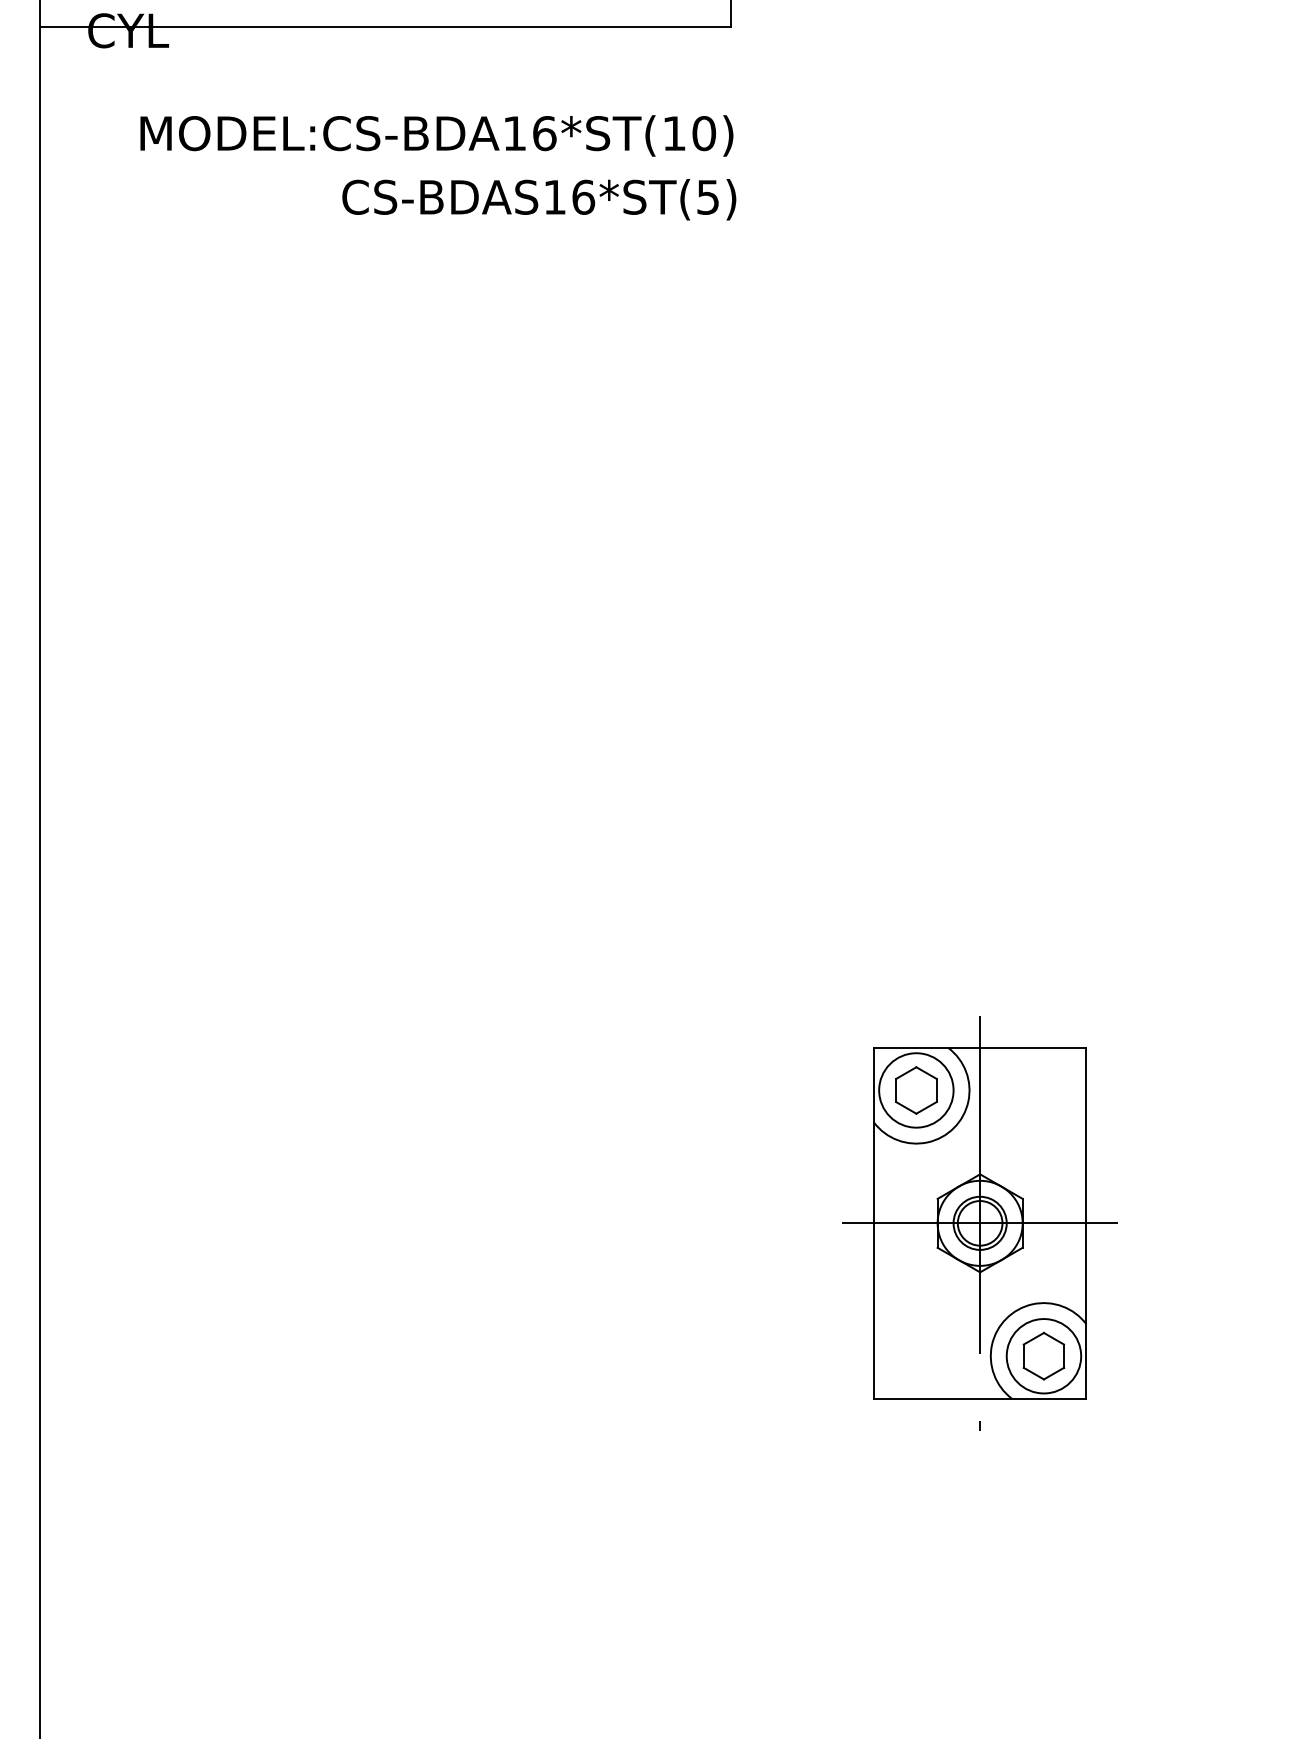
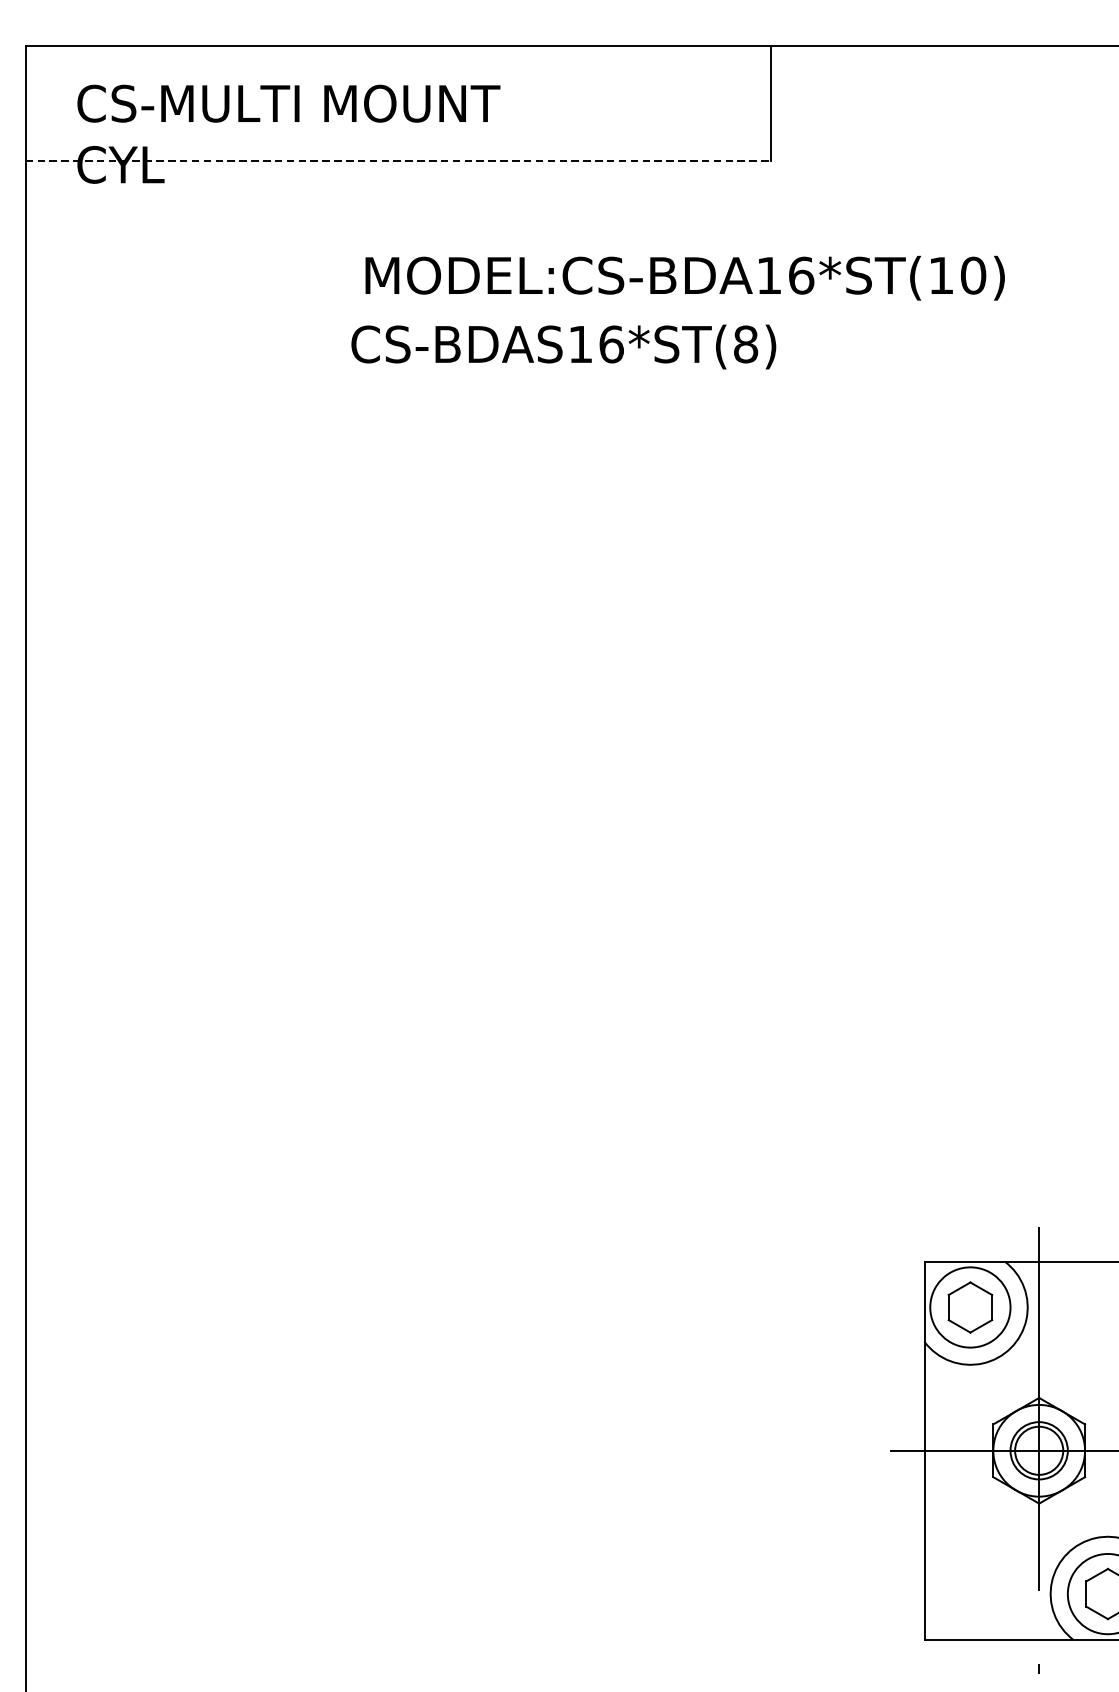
line: (385, 27) -> (397, 161), solid -> dashed
text: (436, 135) -> (684, 277), moved
text: (708, 196) -> (746, 343), CS-BDAS16*ST(5) -> CS-BDAS16*ST(8)

